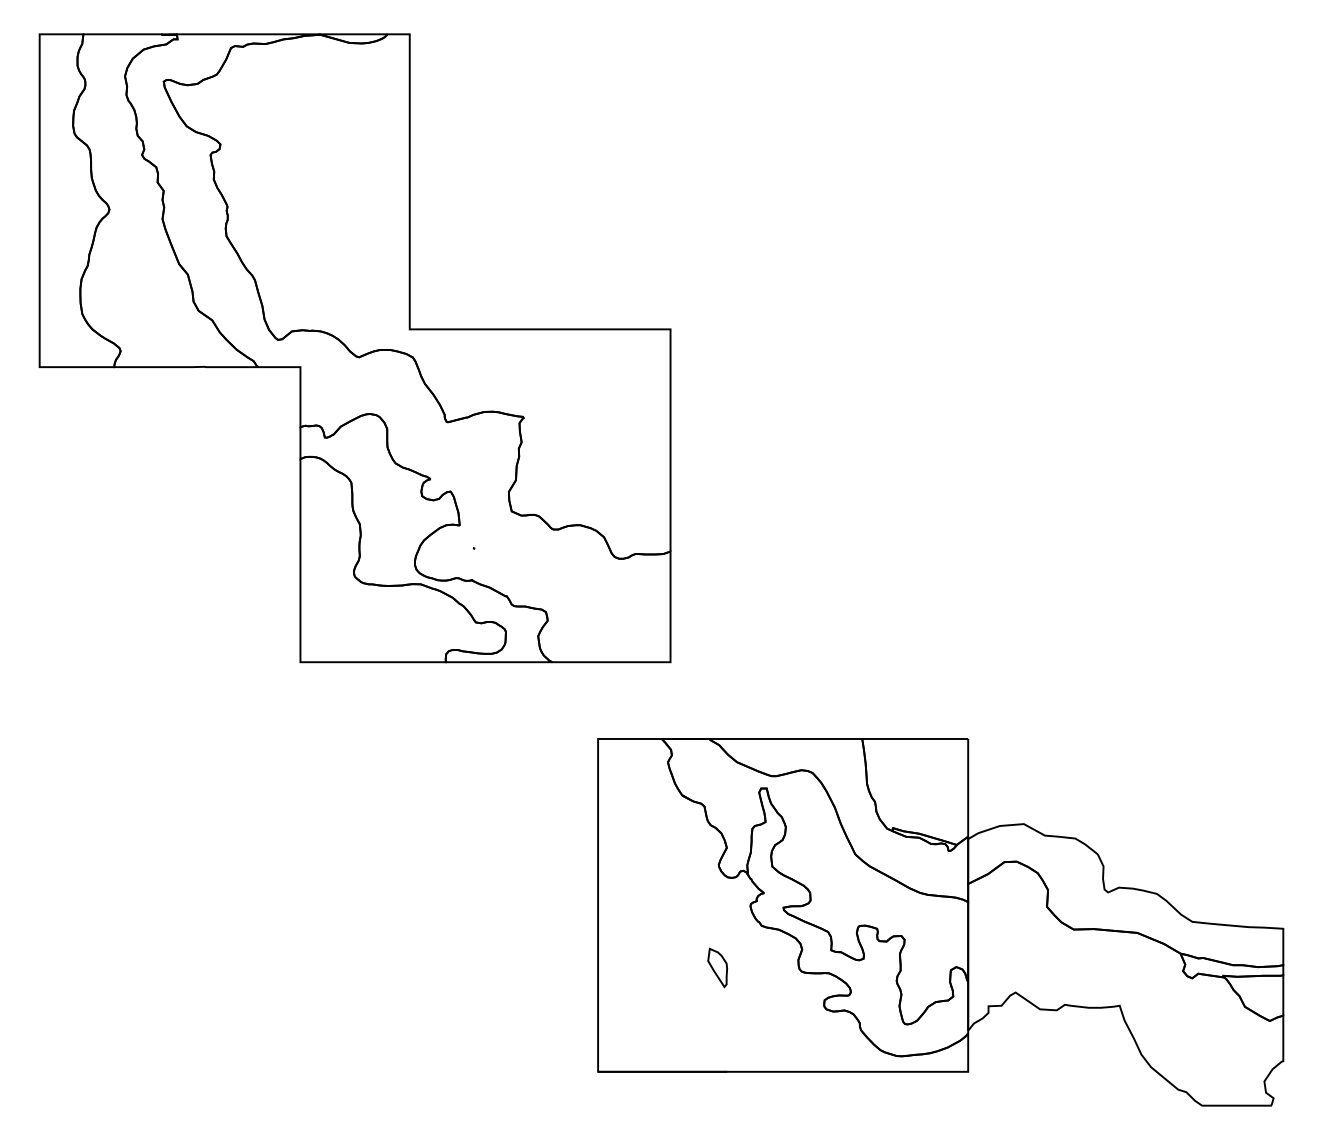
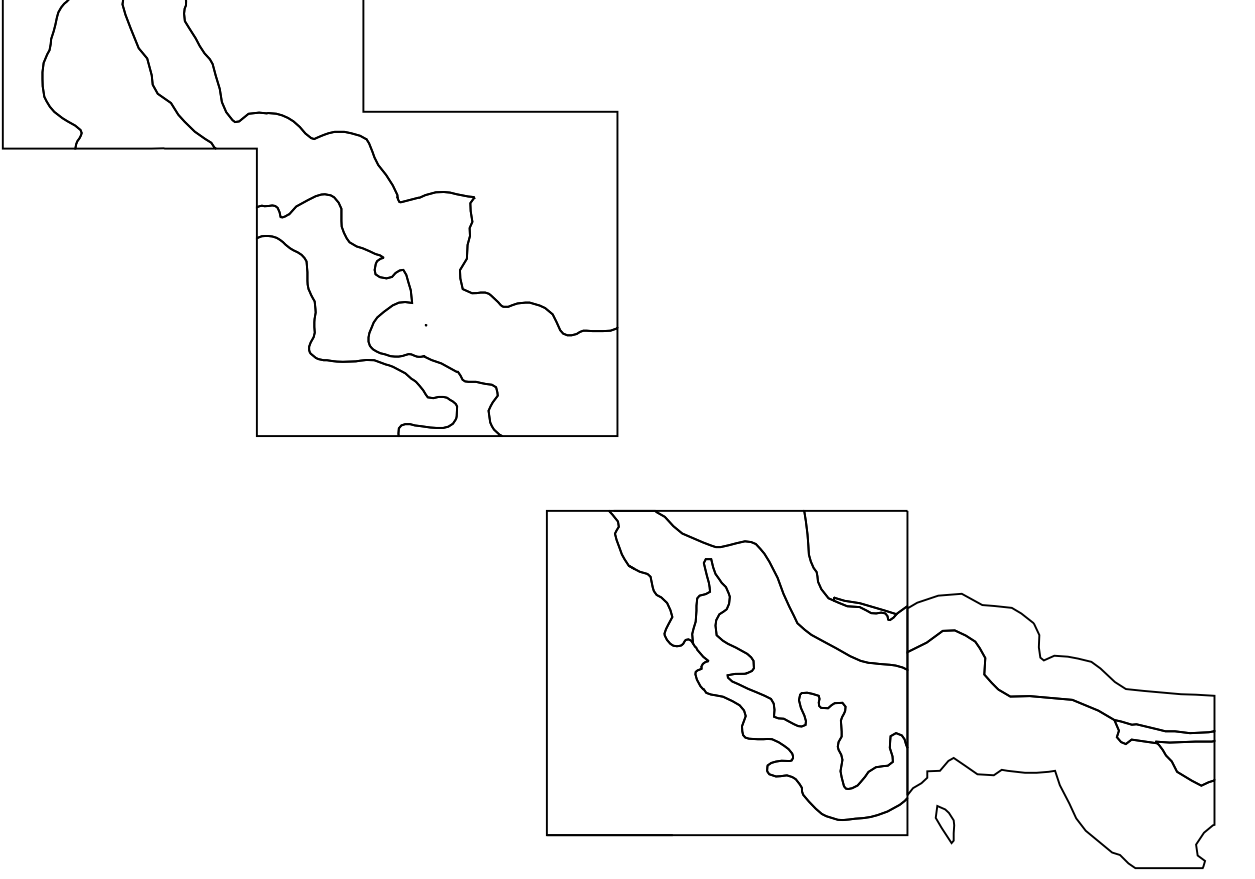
part: (717, 967) -> (944, 824), moved

